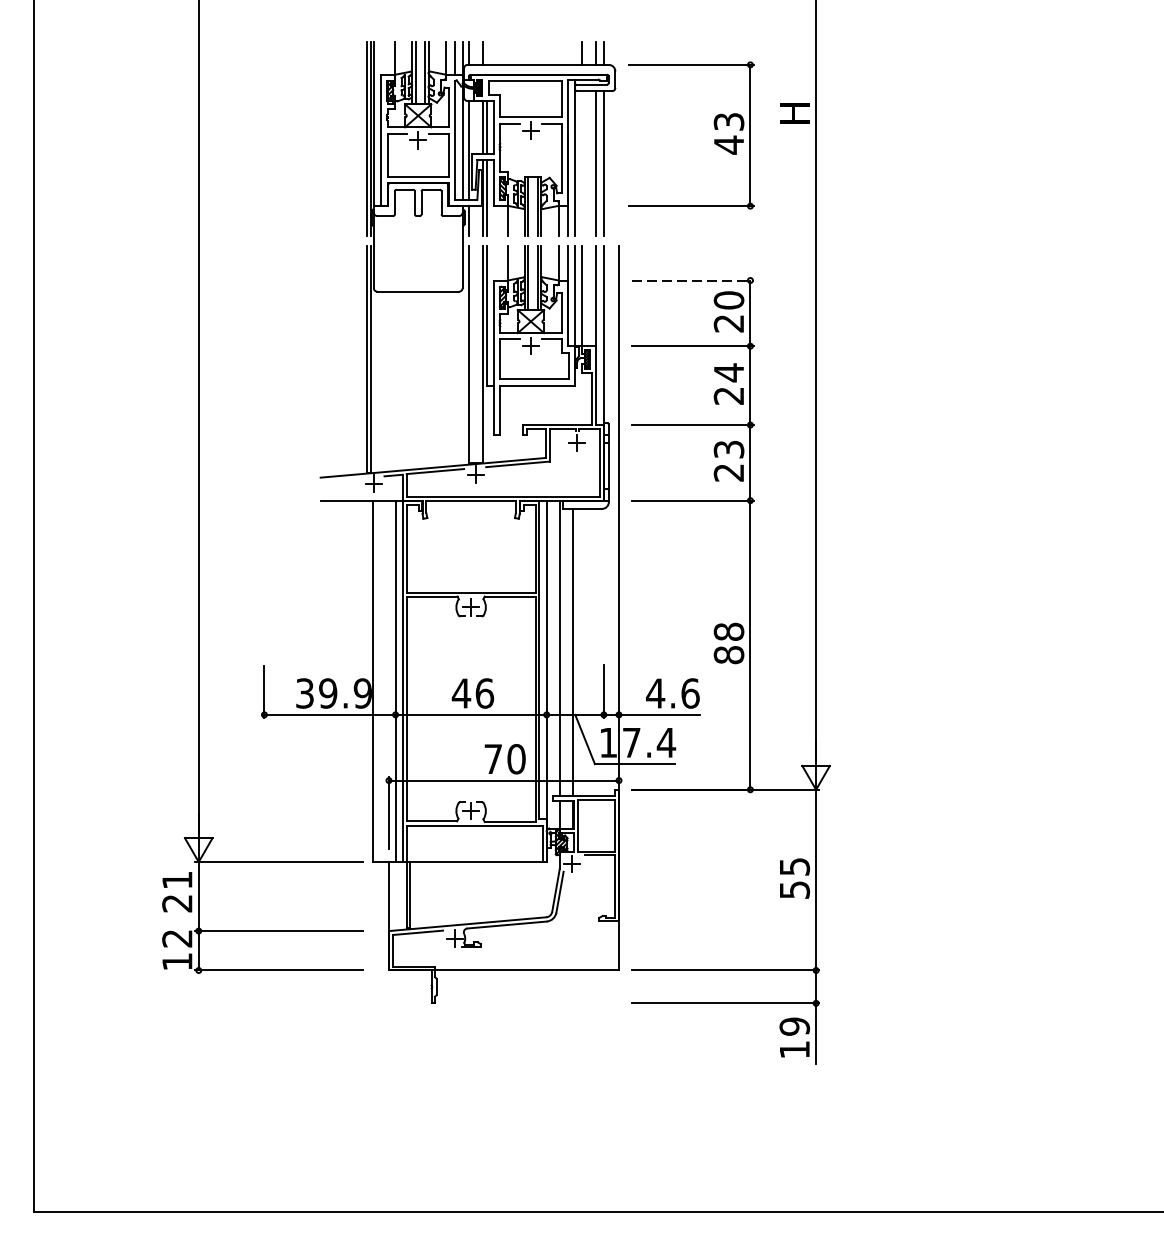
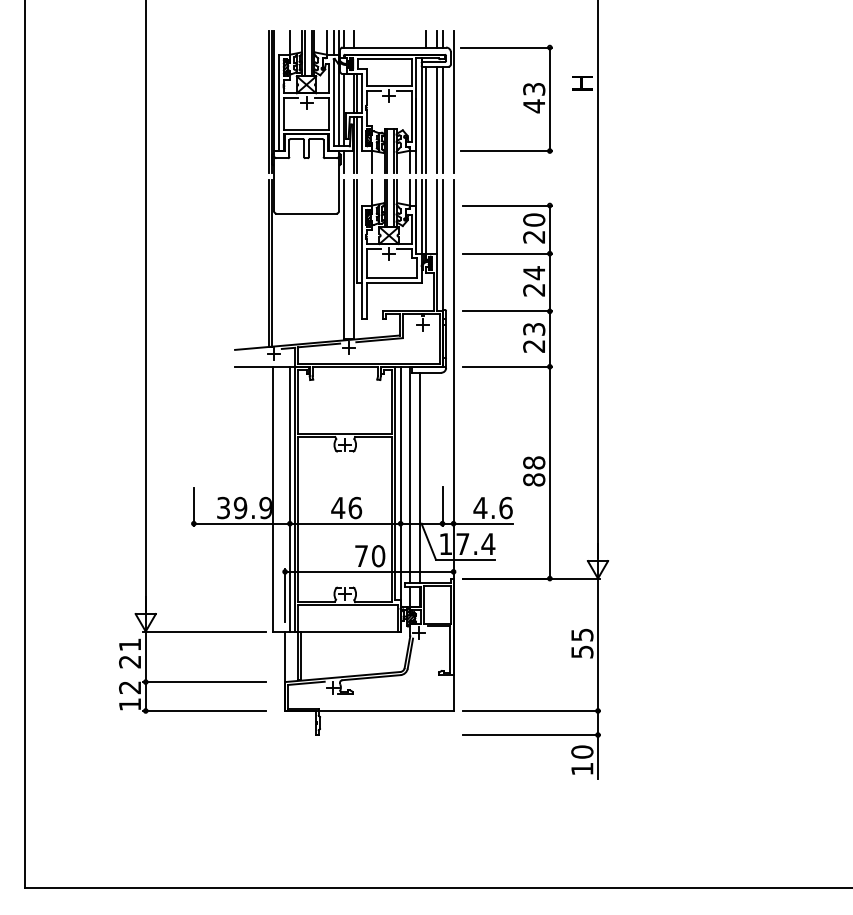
line: (618, 139) -> (453, 102), added
line: (582, 163) -> (426, 119), added
line: (692, 280) -> (507, 205), dashed -> solid
text: (794, 1025) -> (582, 751), 19 -> 10

